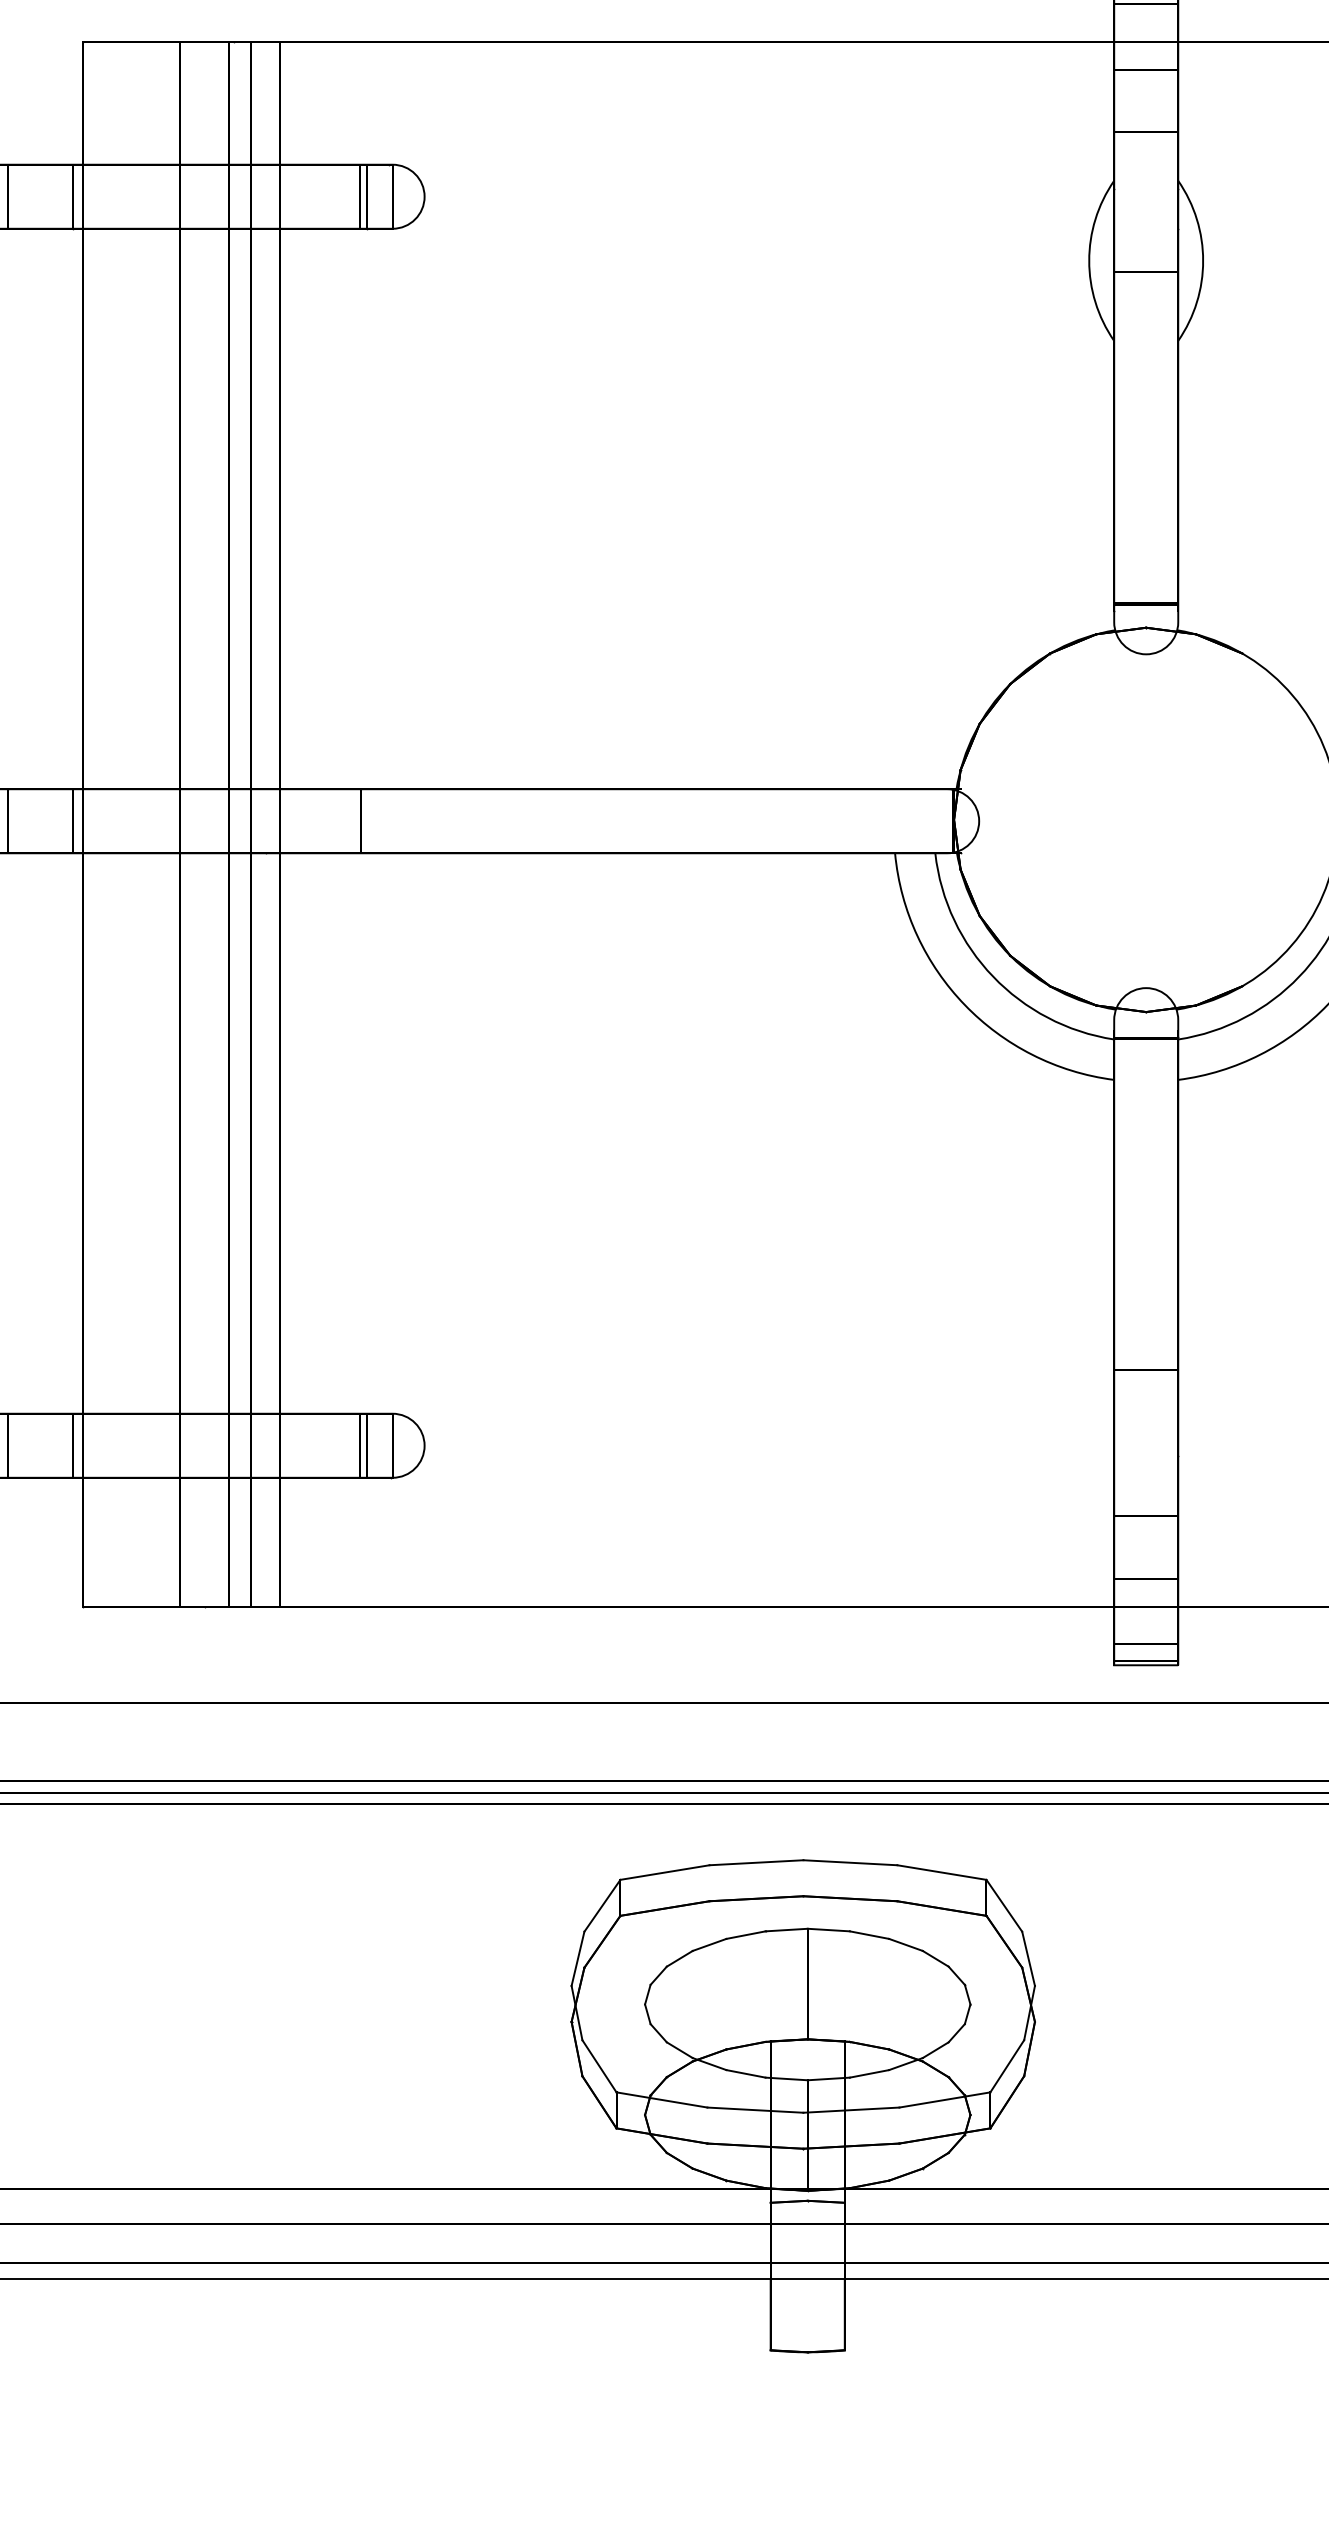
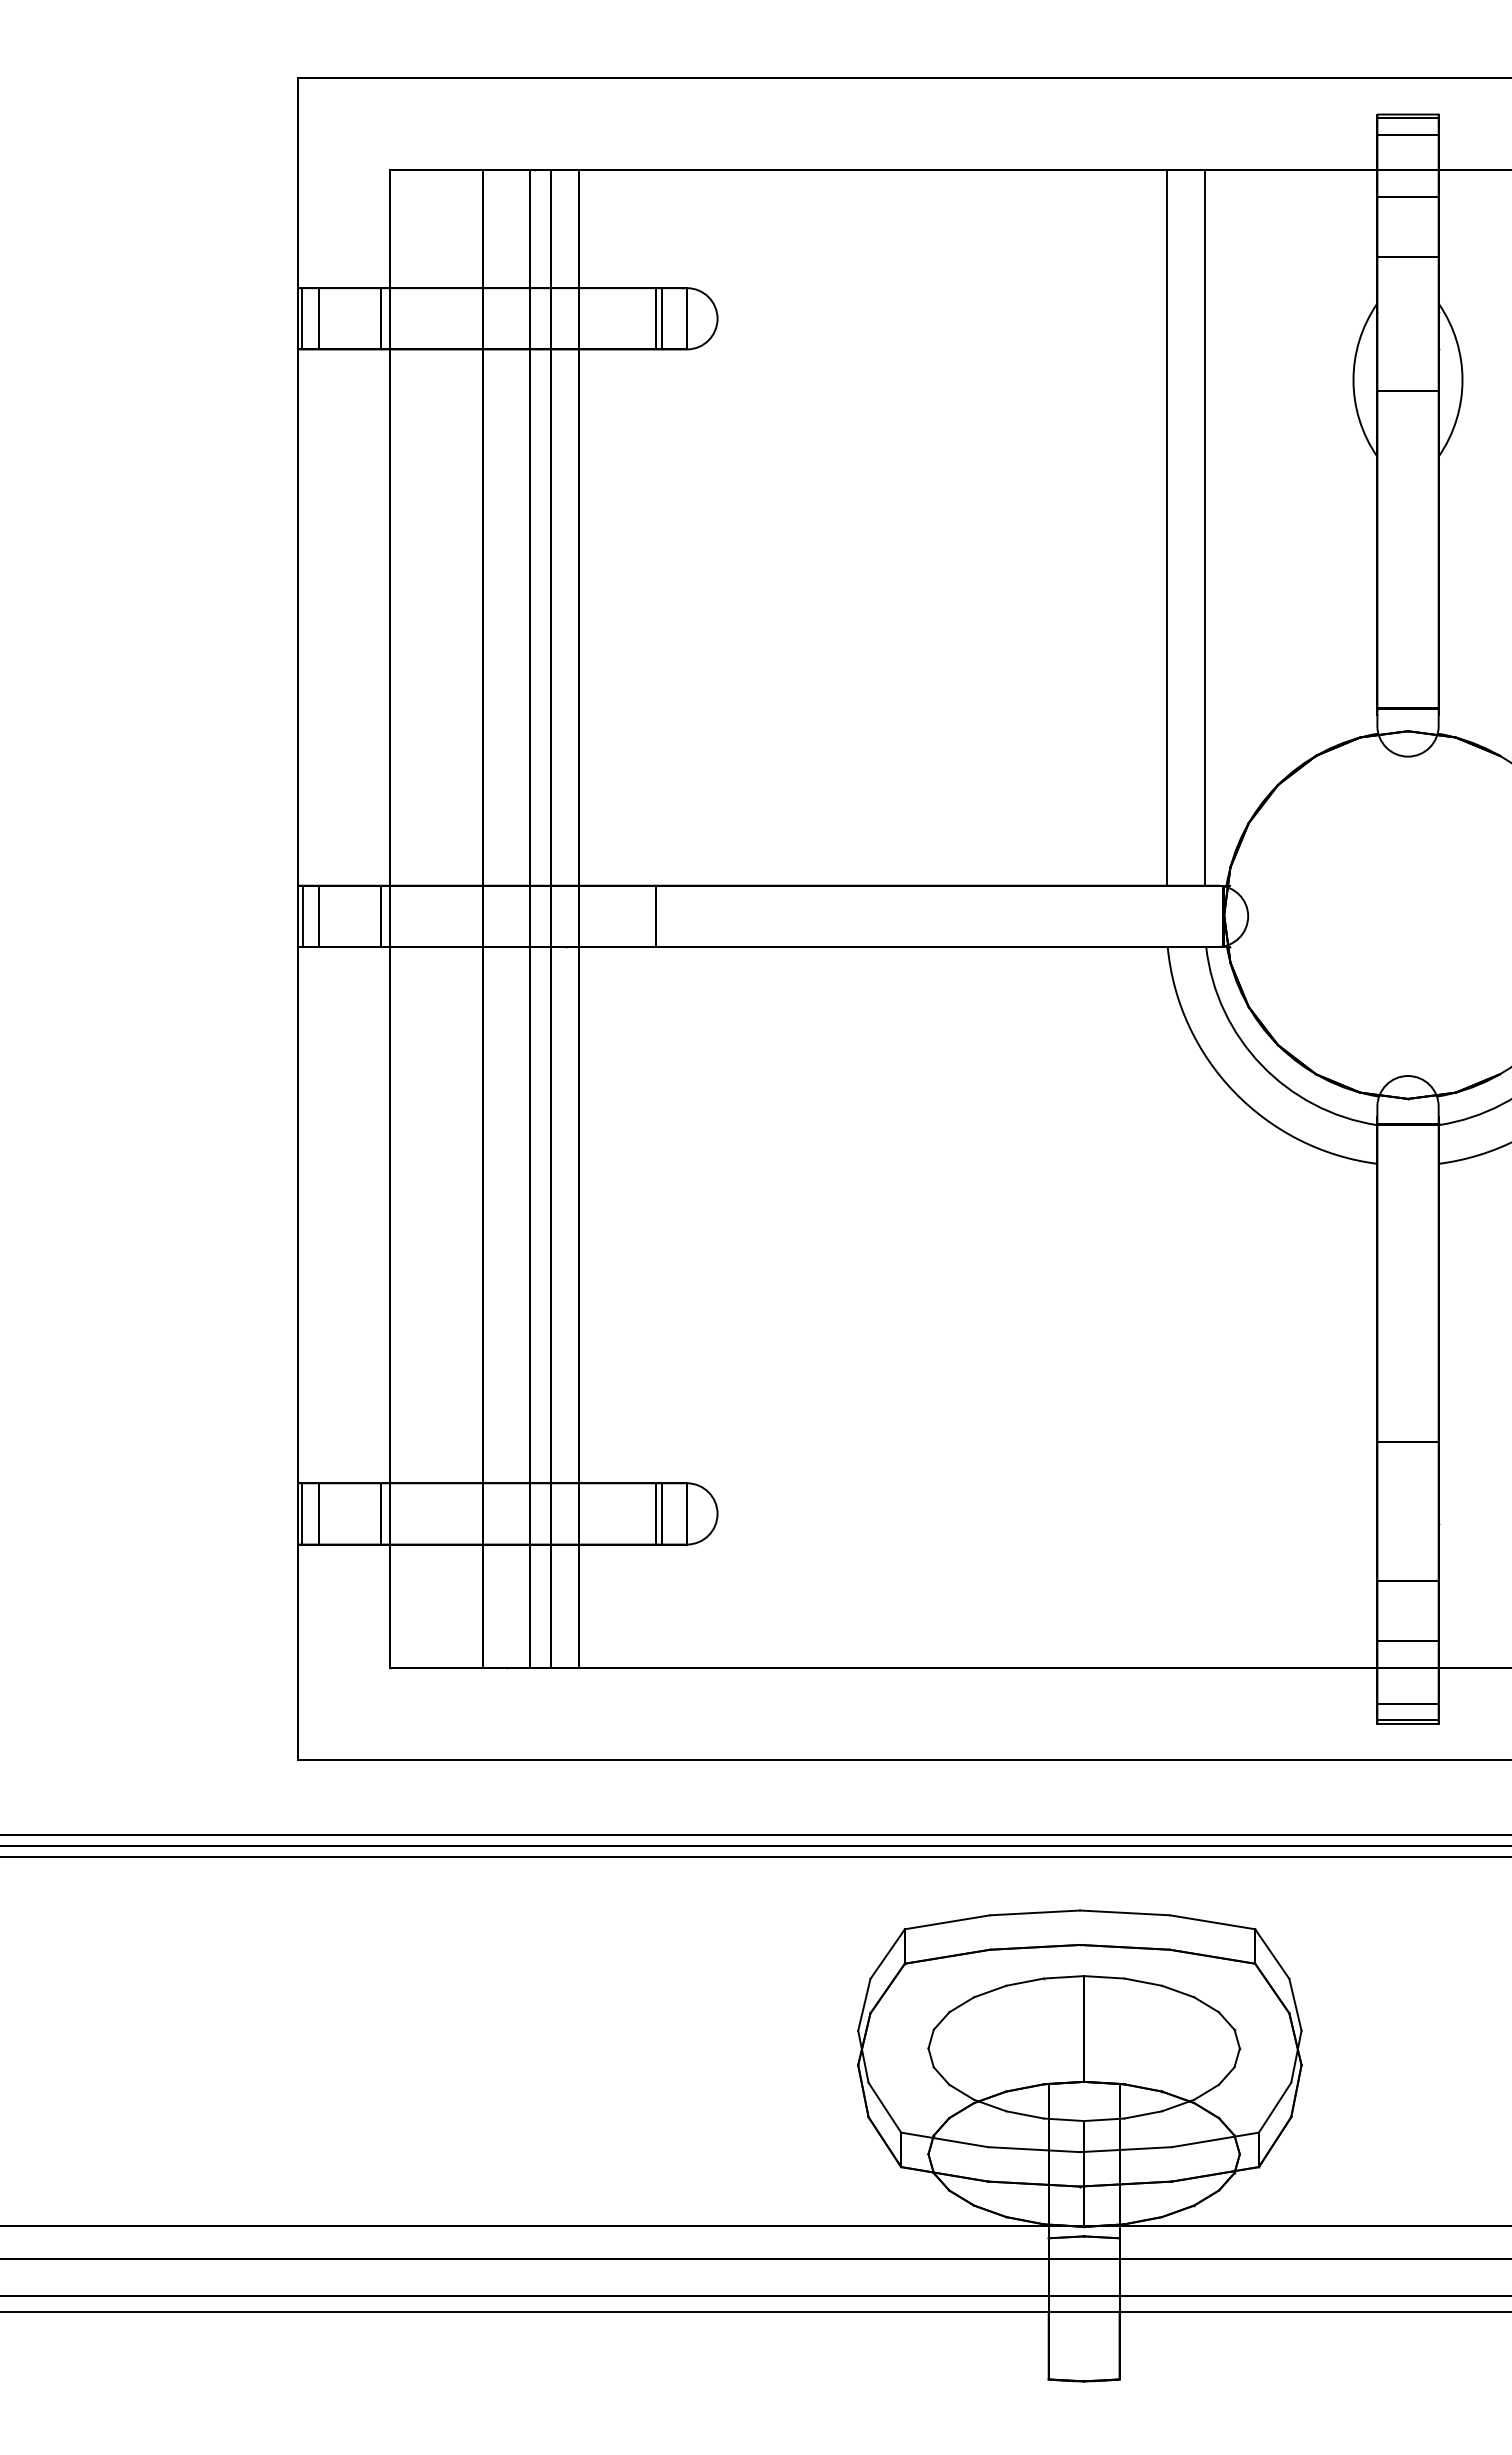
line: (893, 414) -> (1166, 527), added
line: (933, 414) -> (1204, 527), added

